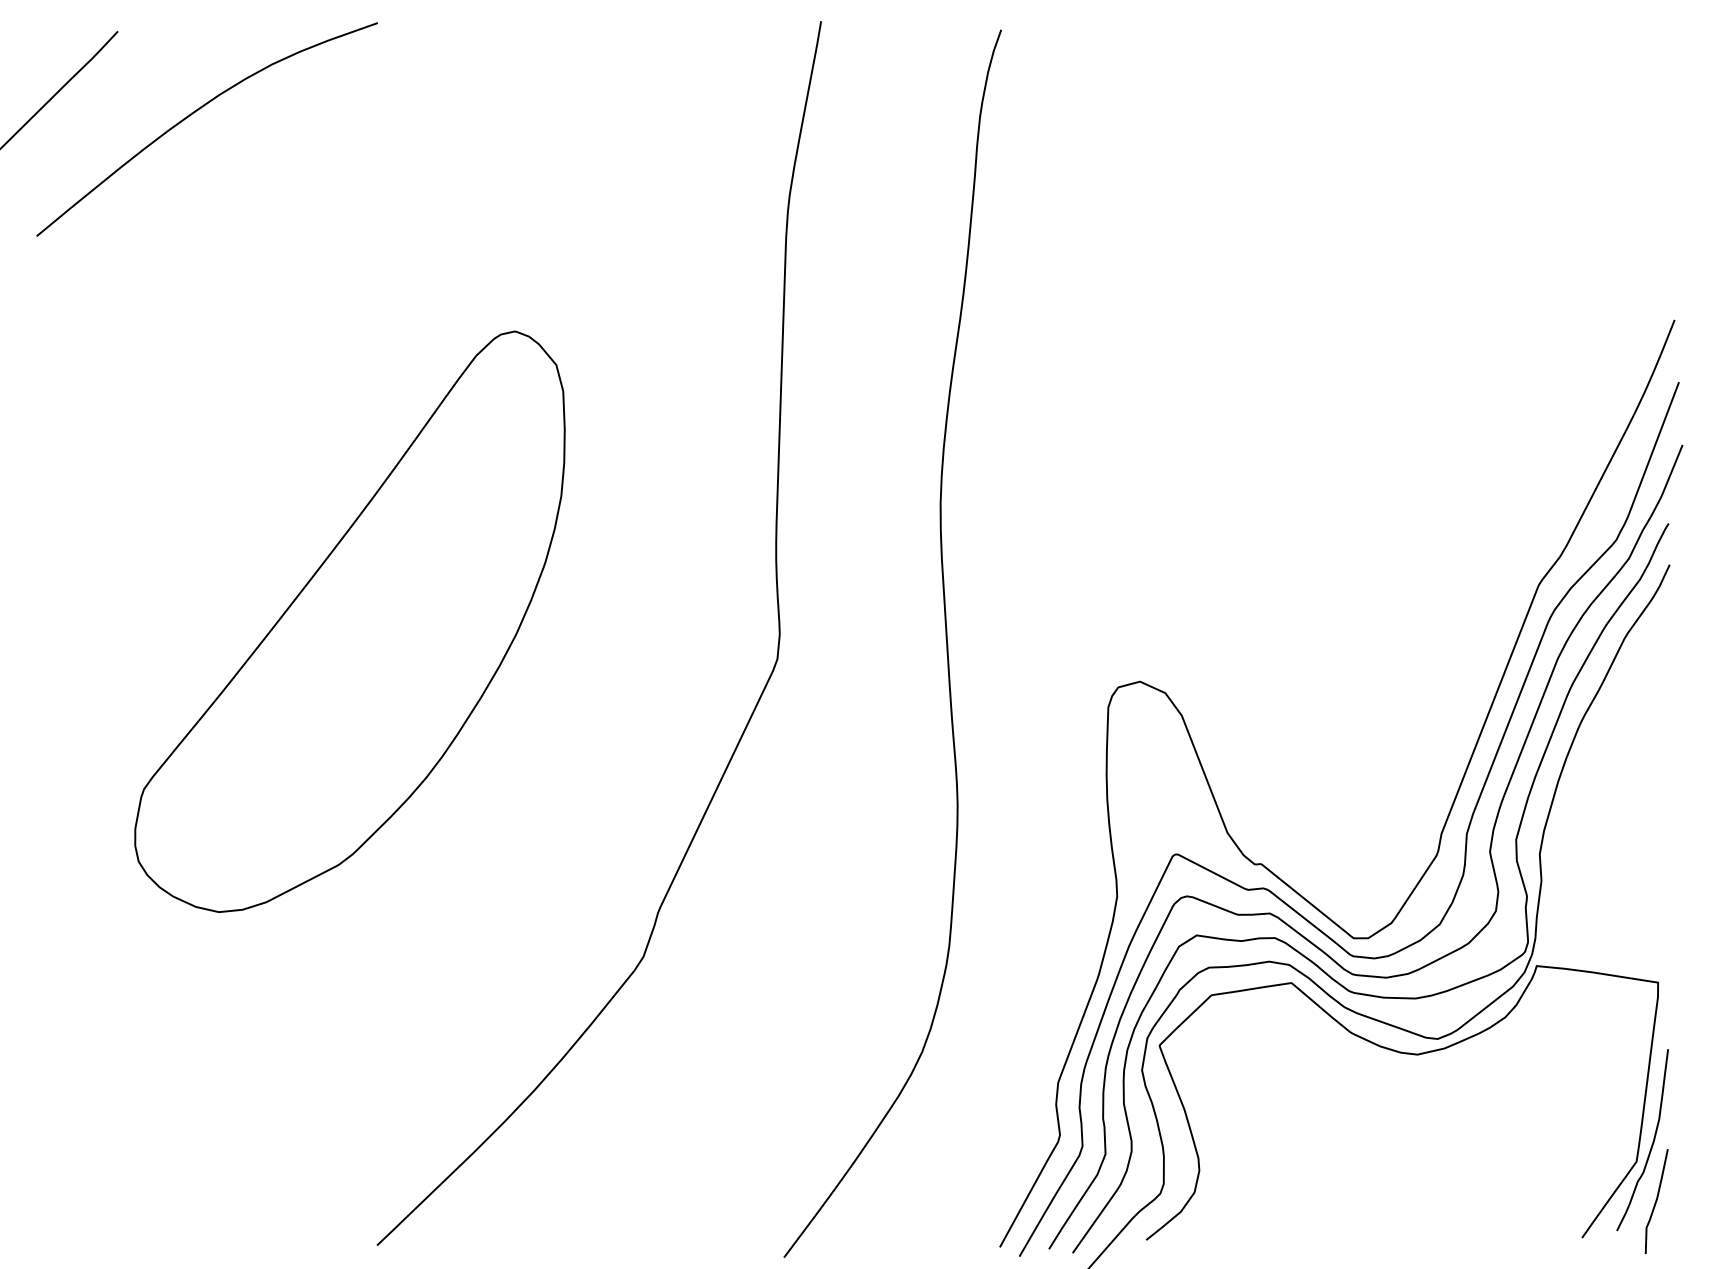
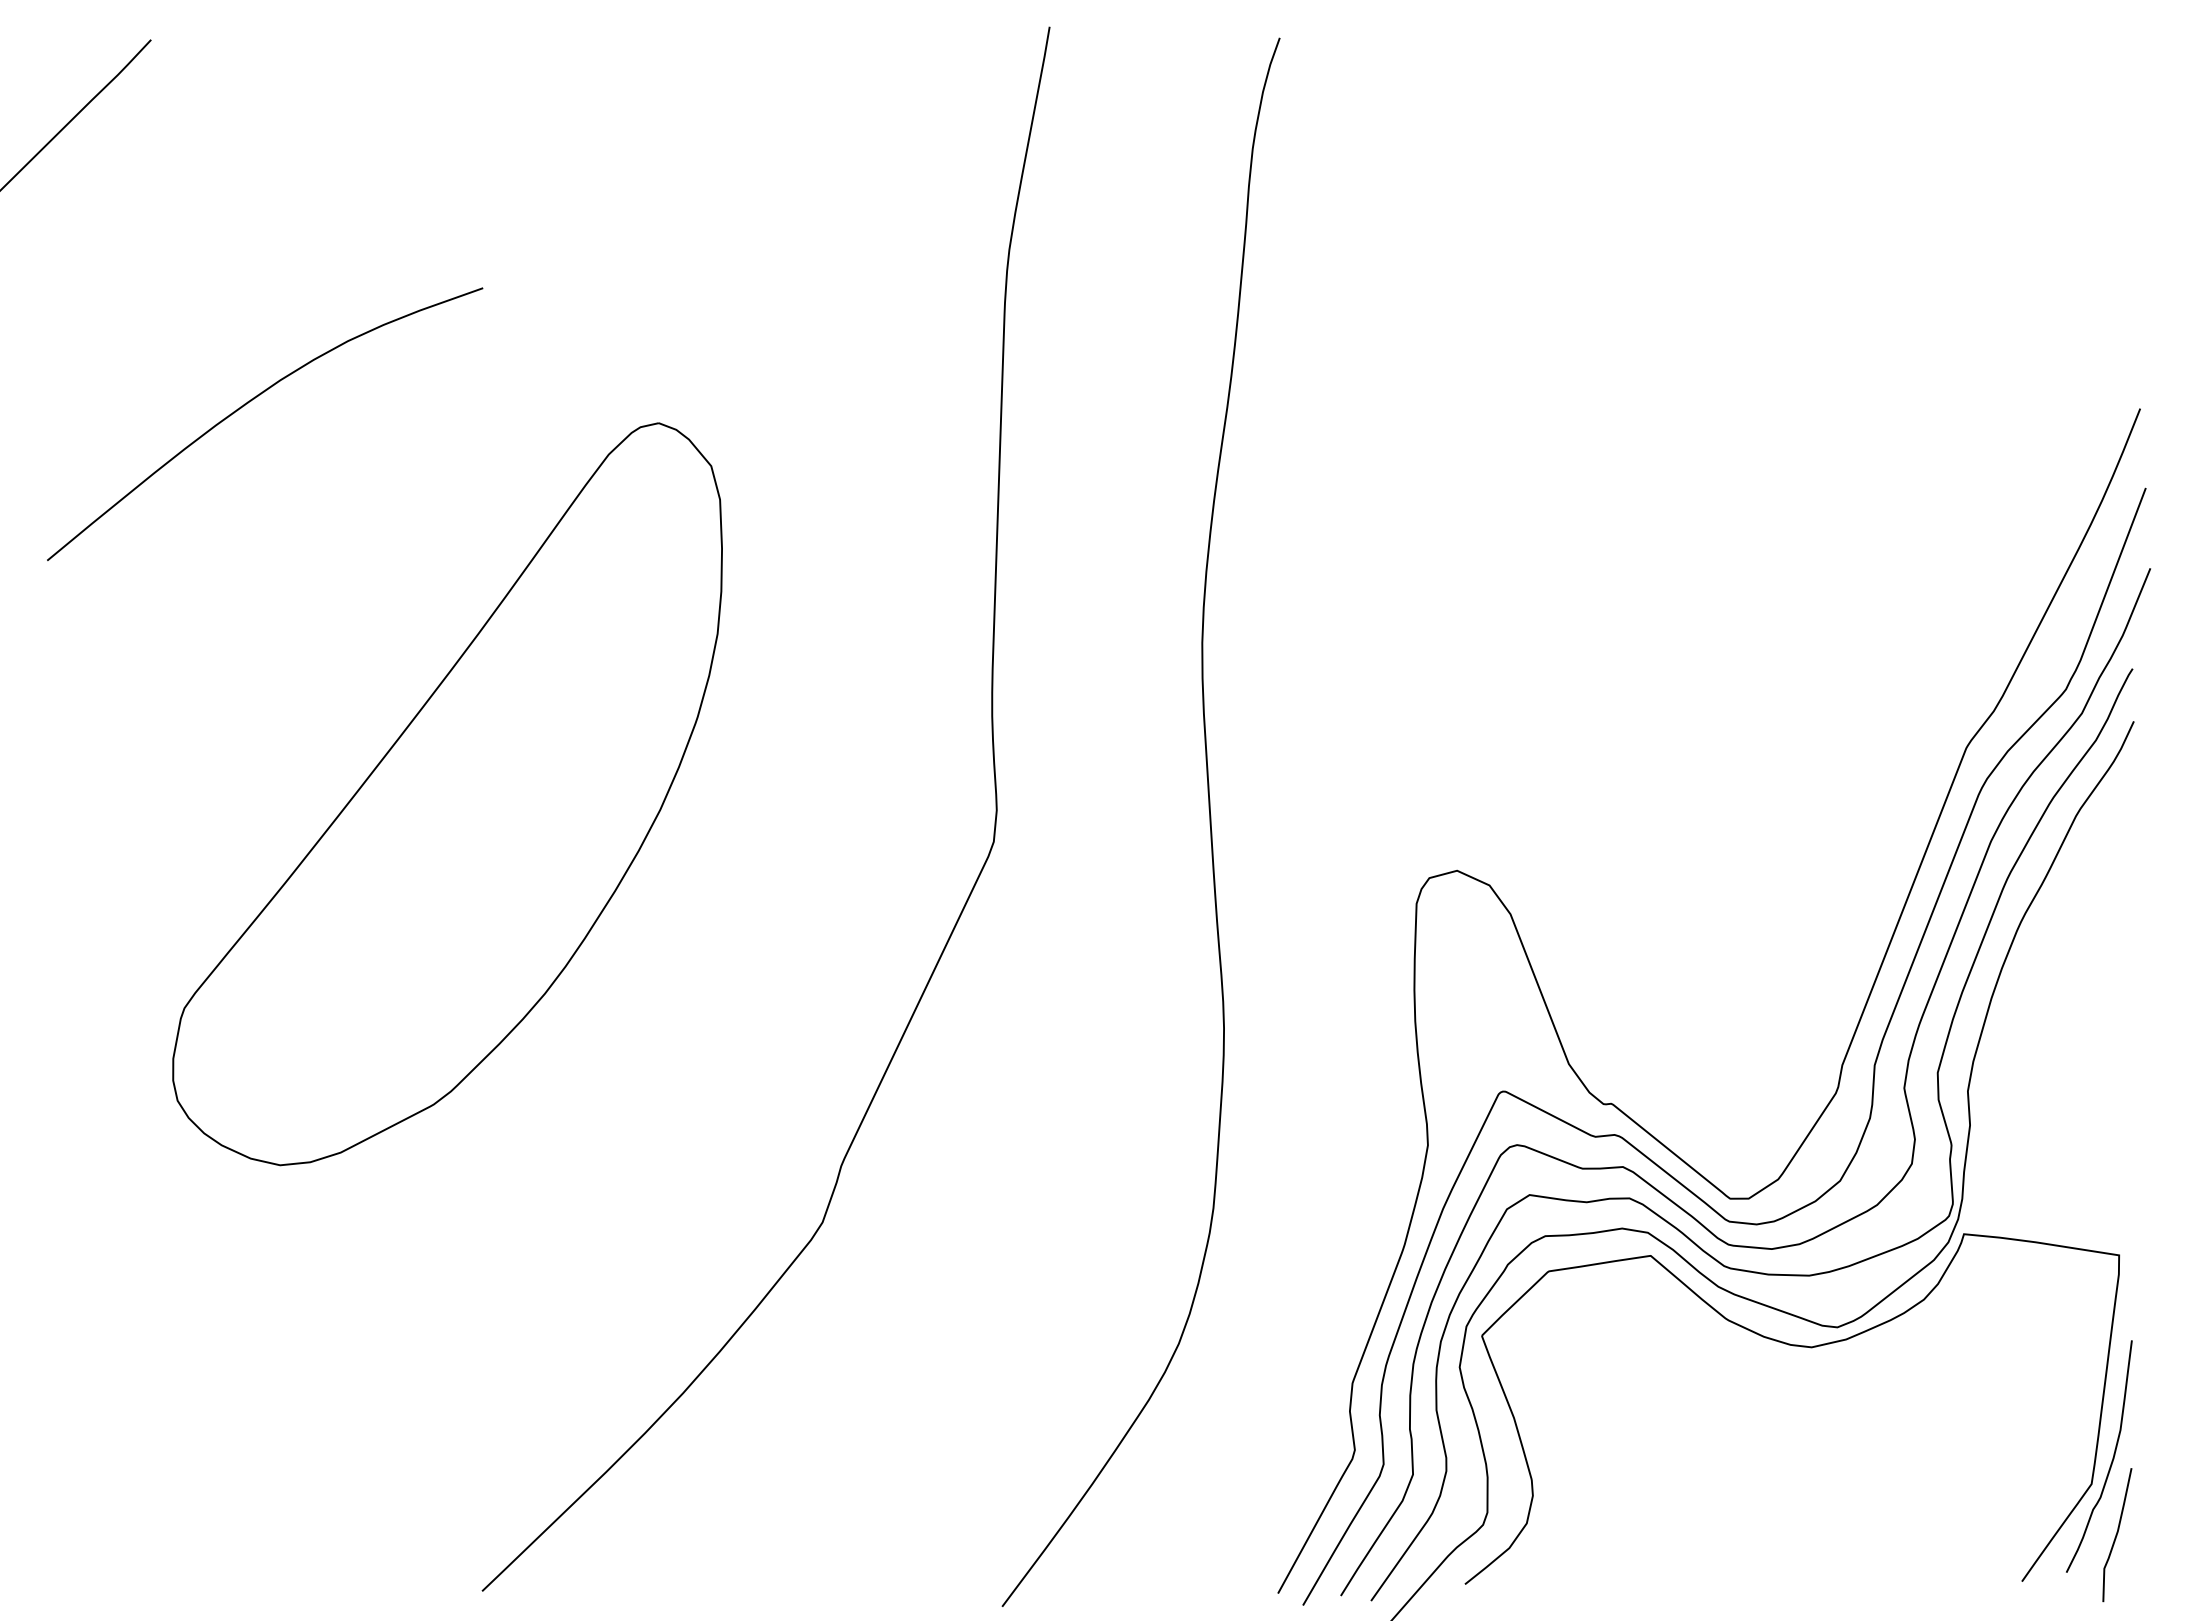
curve: (196, 111) -> (251, 401), moved

